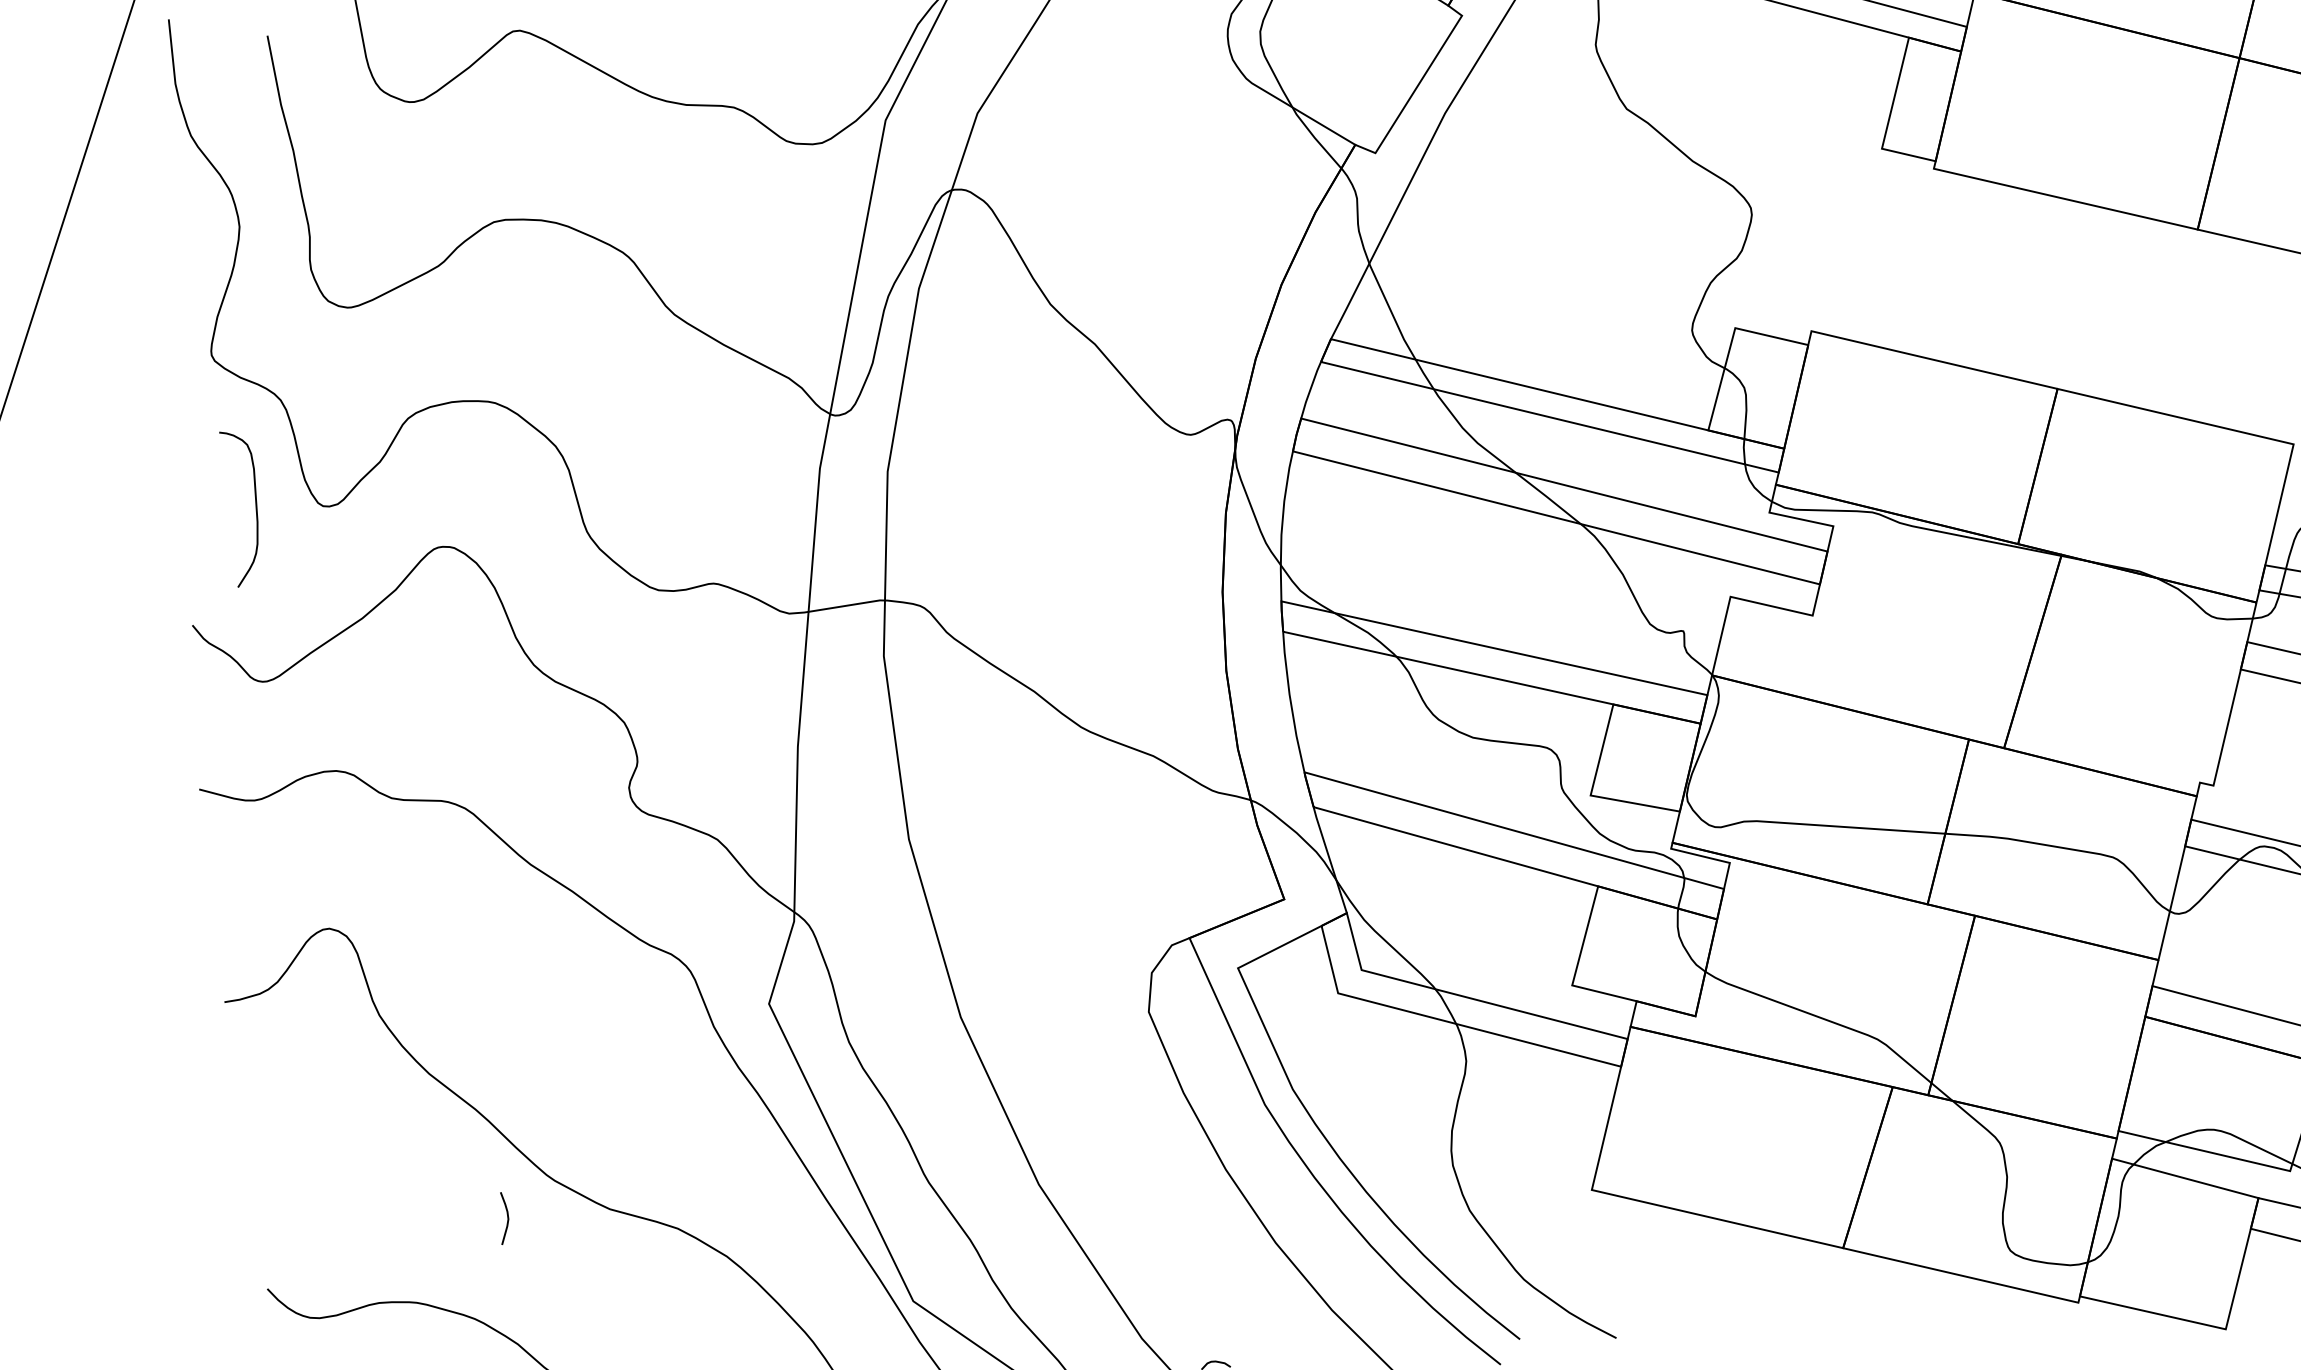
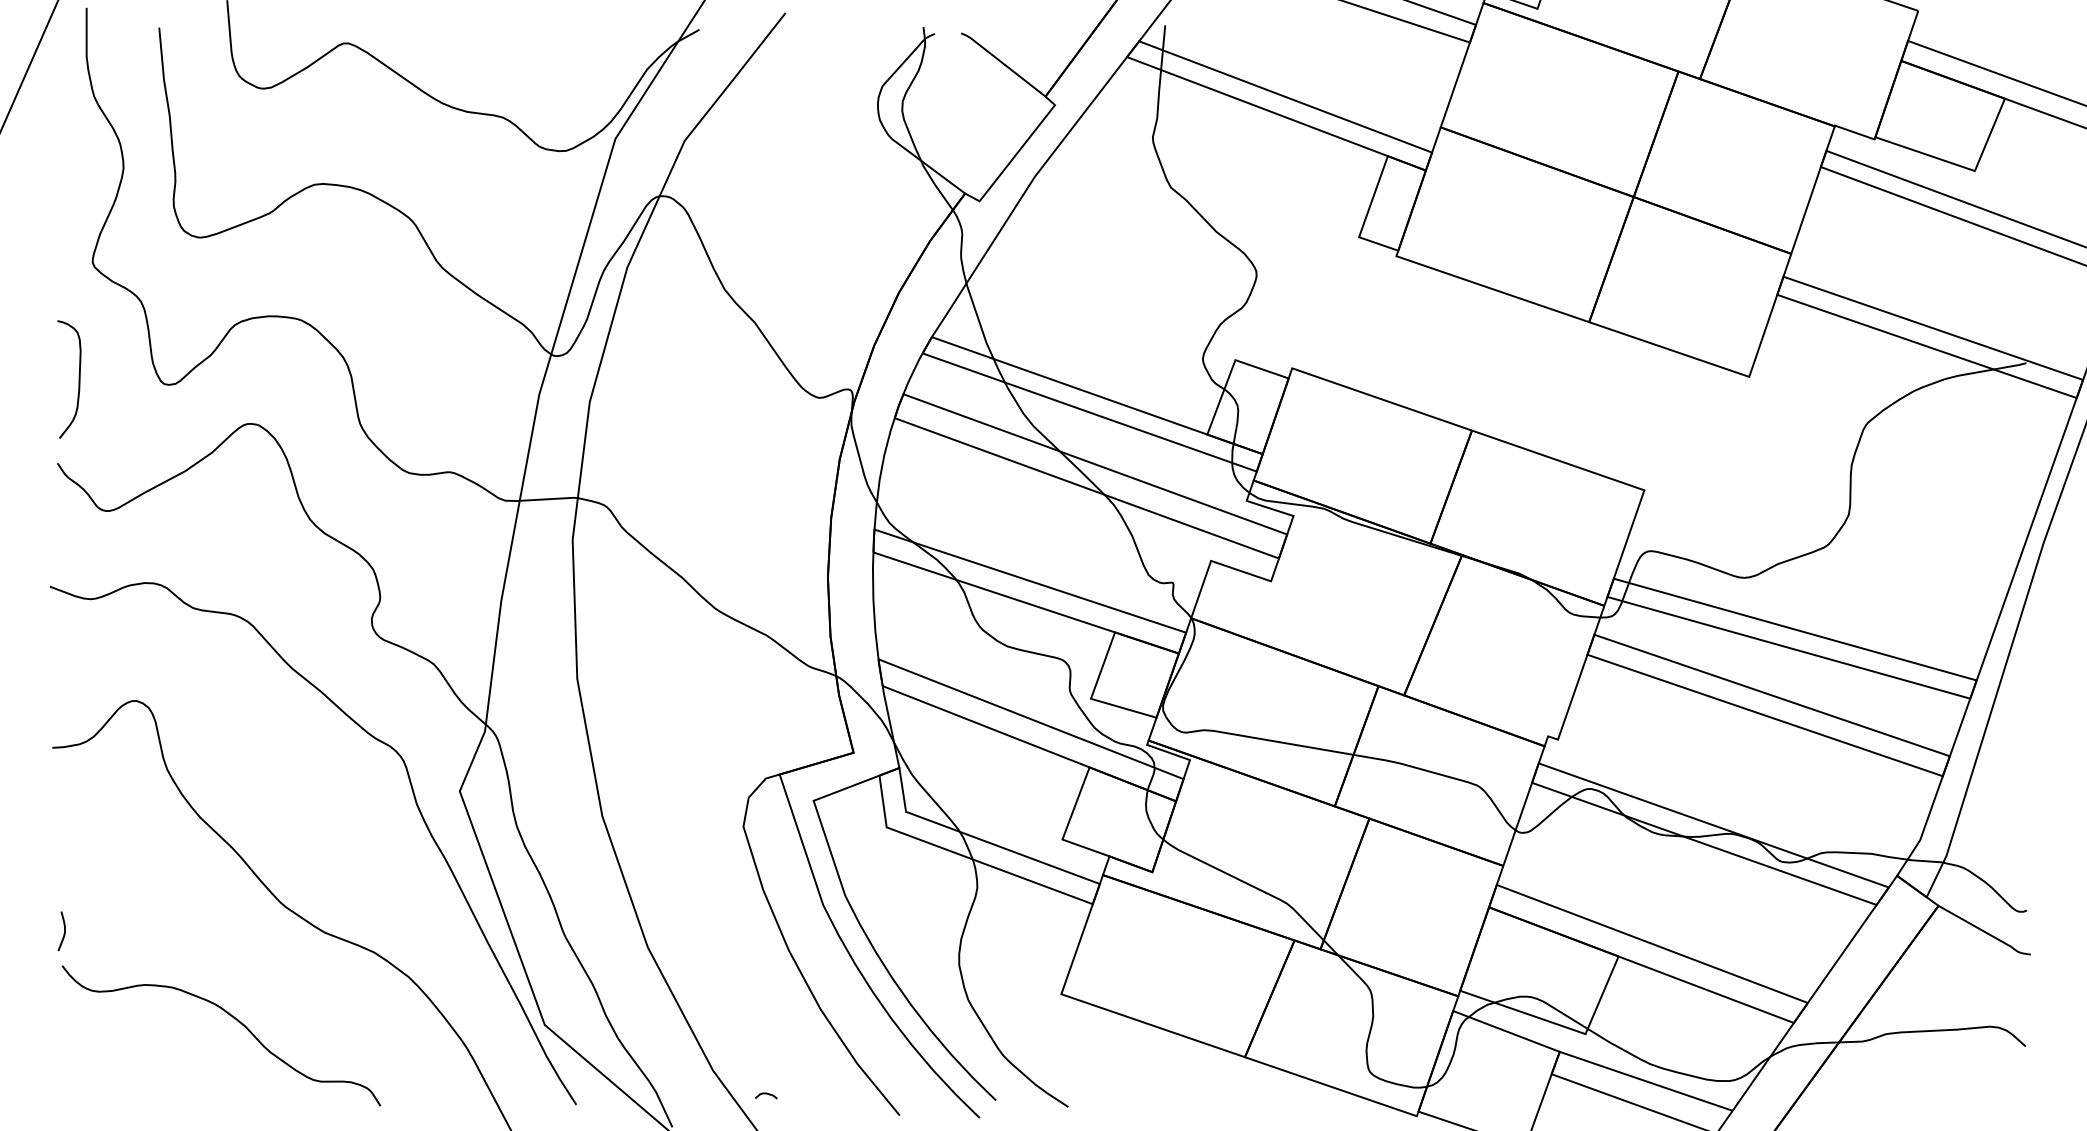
curve: (255, 506) -> (78, 379), moved
curve: (506, 1221) -> (63, 933), moved

